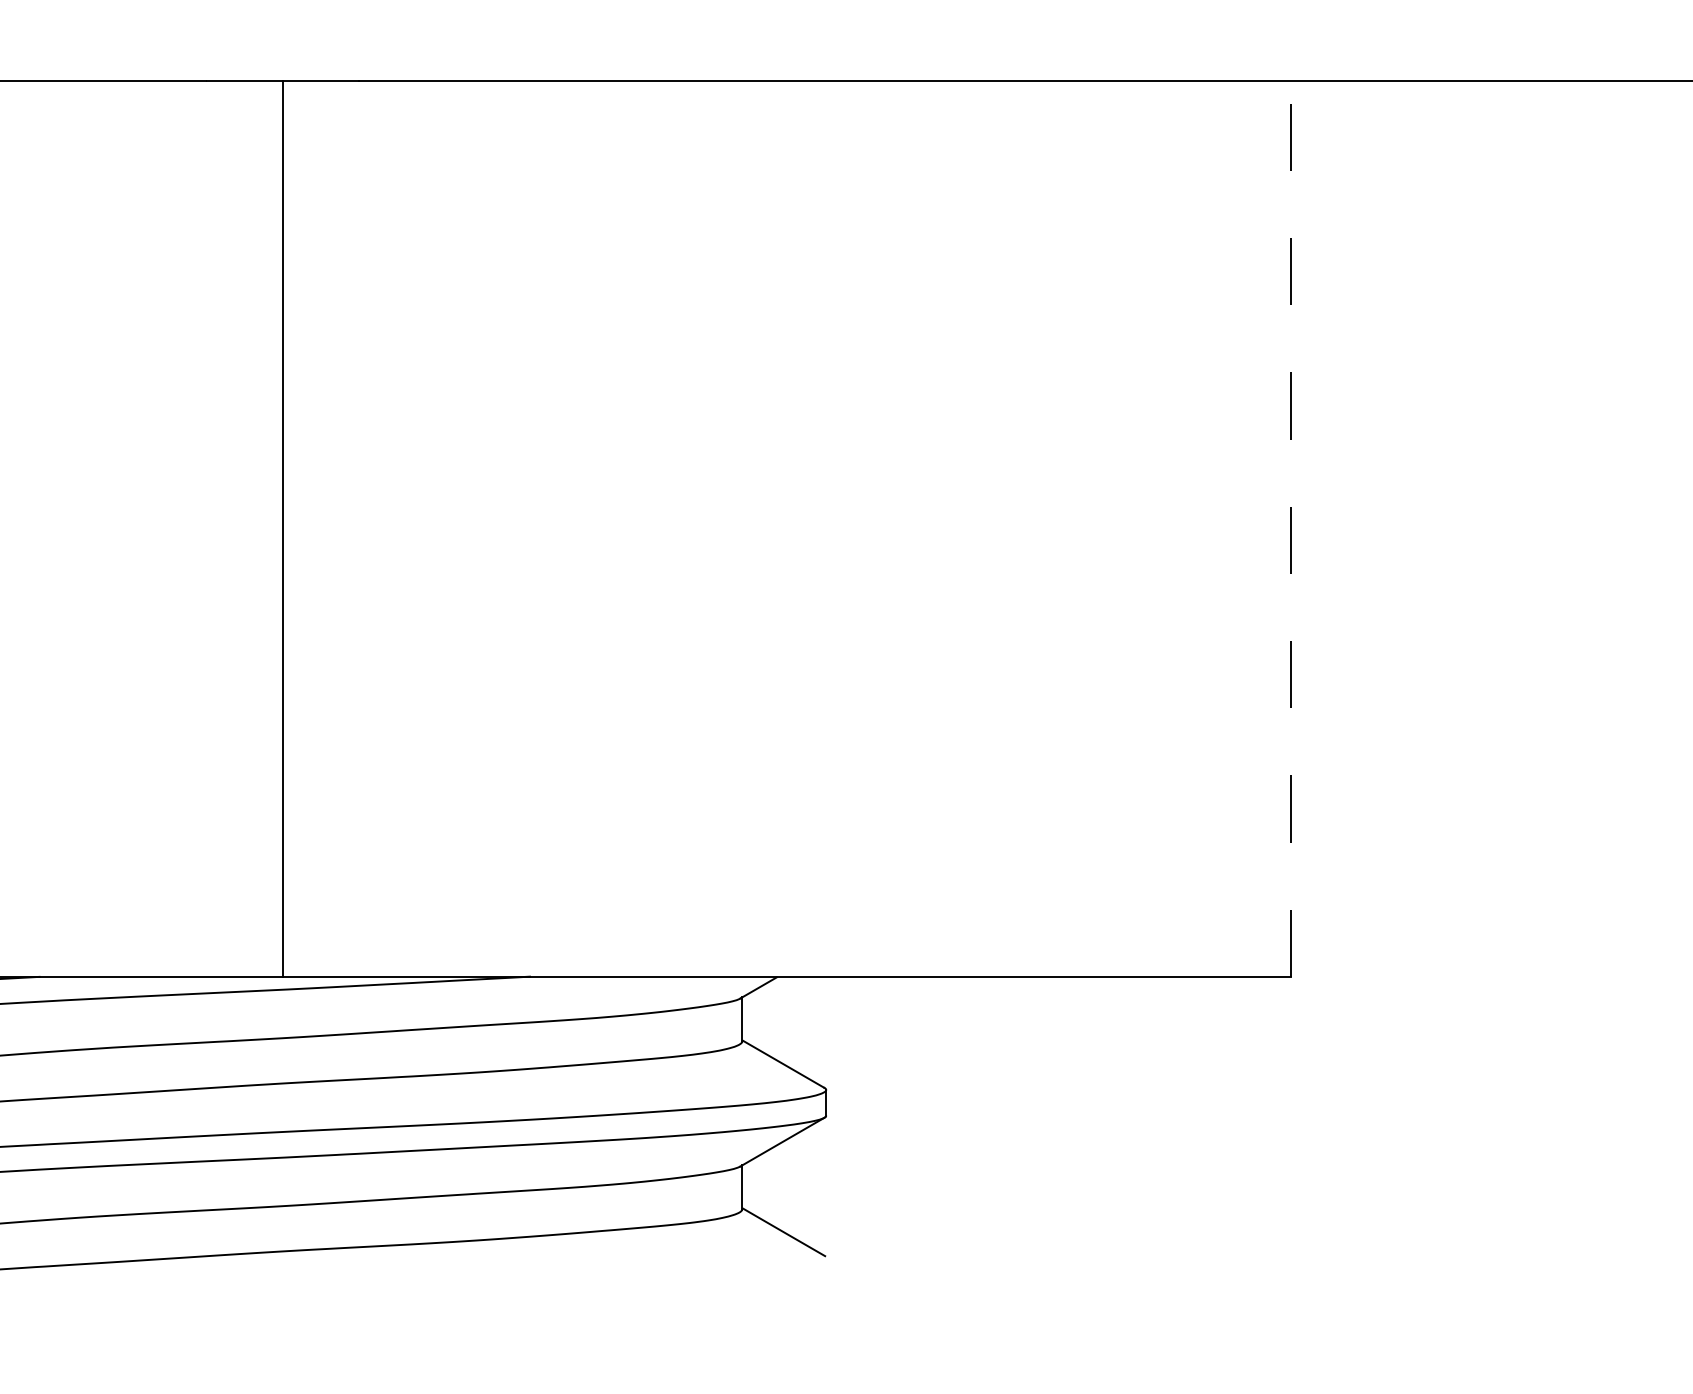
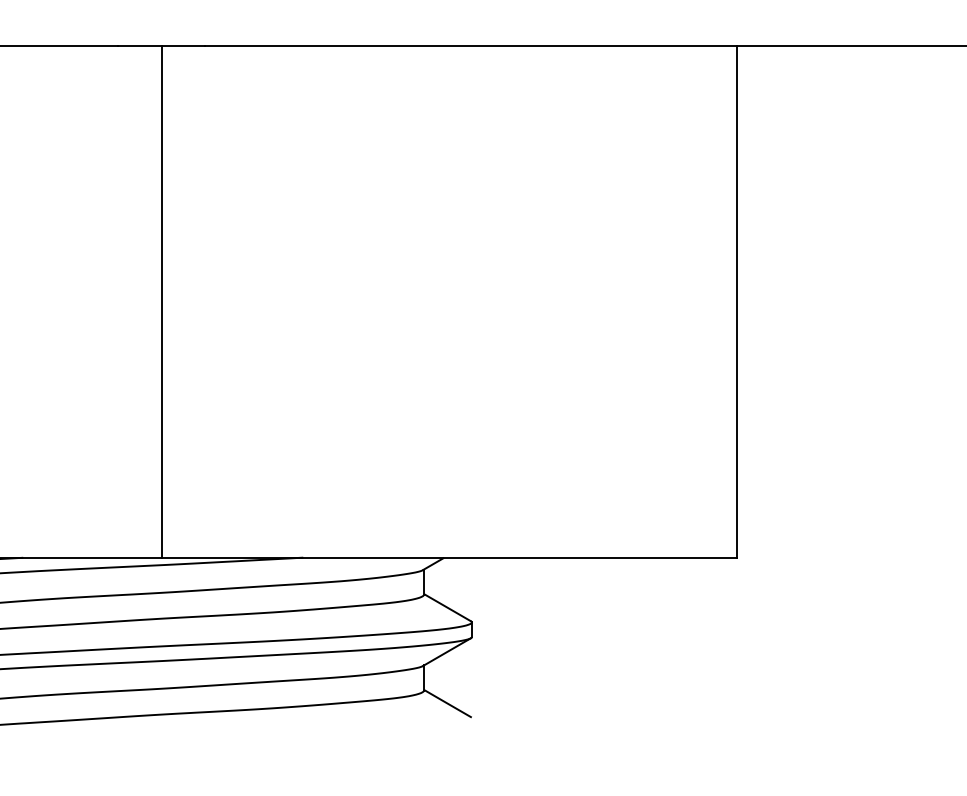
line: (1291, 529) -> (737, 302), dashed -> solid

